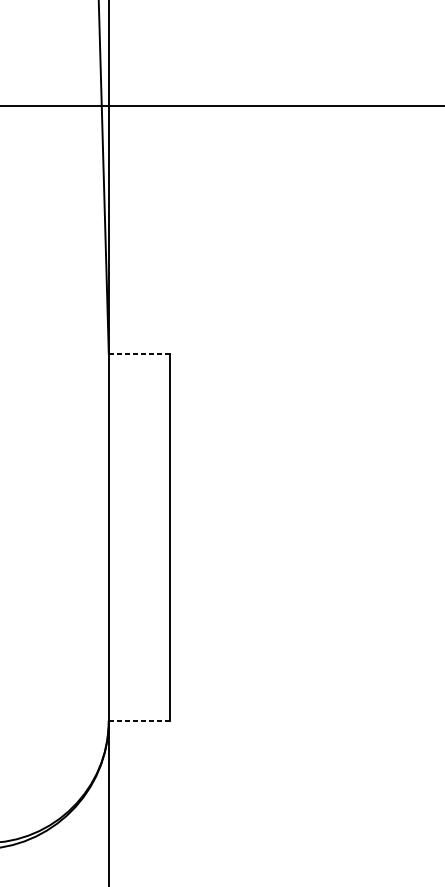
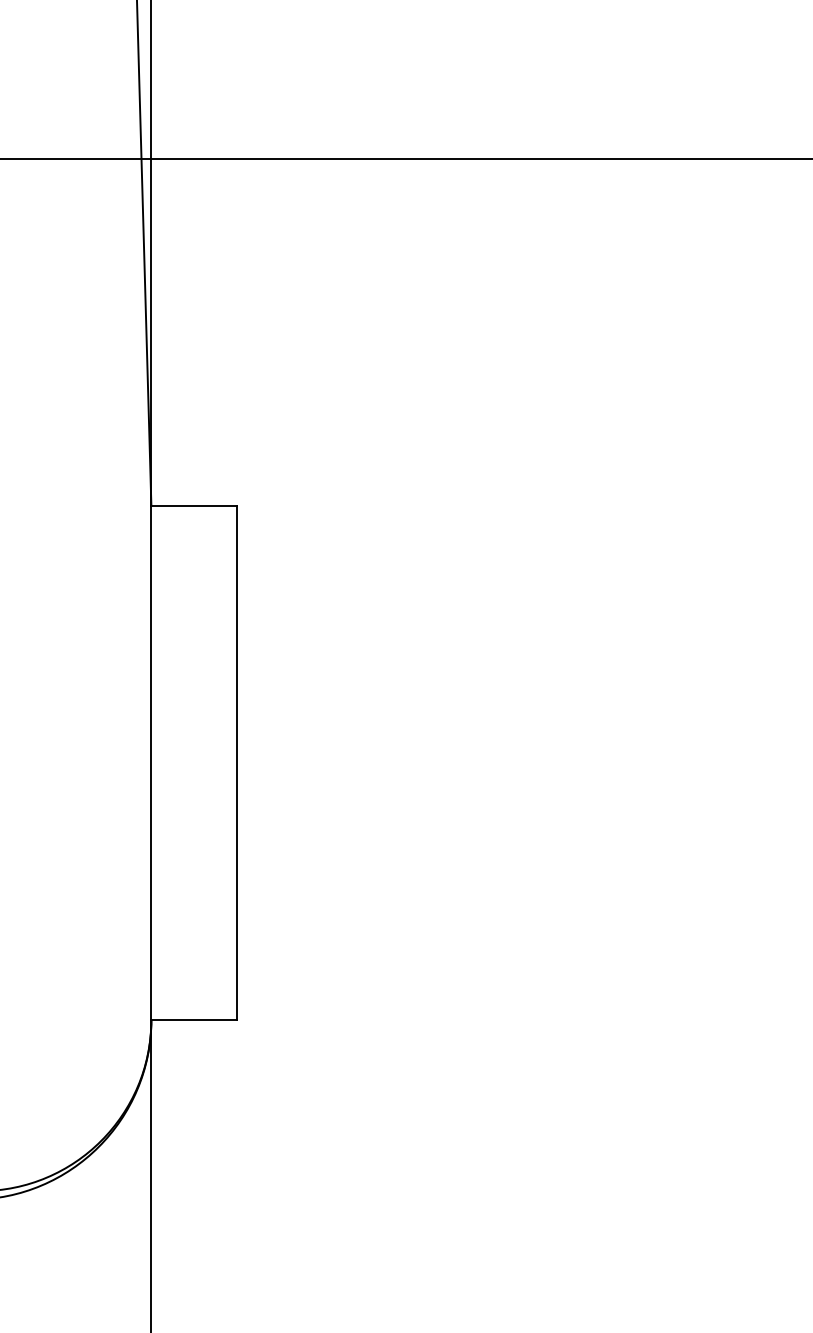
line: (139, 353) -> (194, 506), dashed -> solid
line: (139, 720) -> (194, 1019), dashed -> solid

